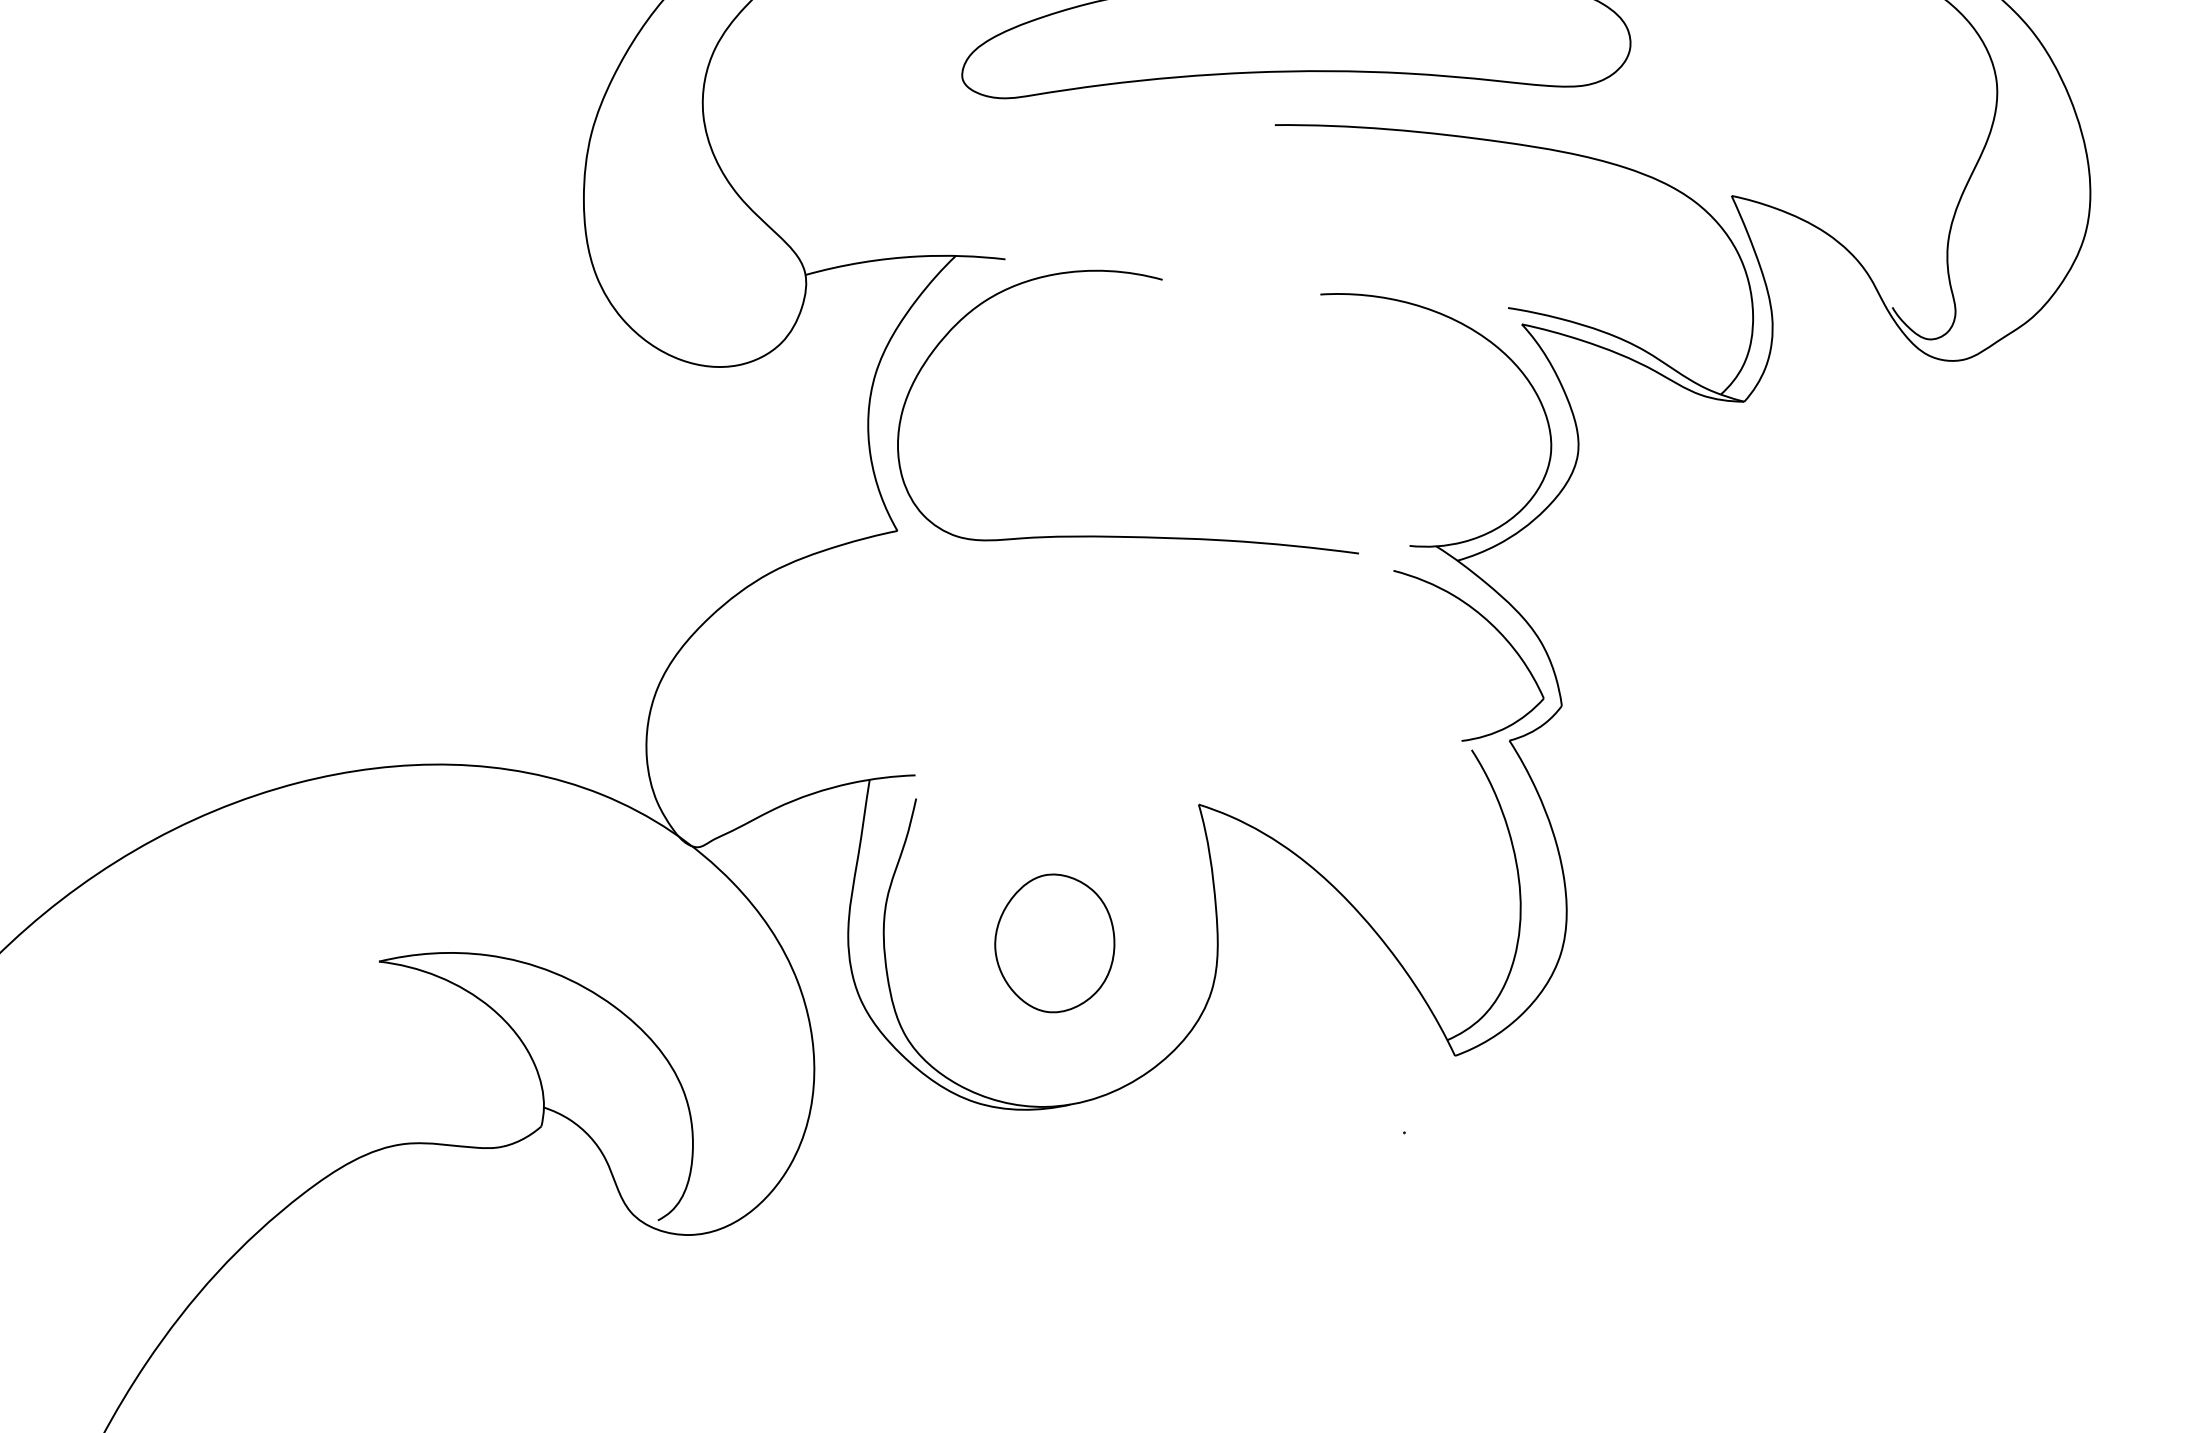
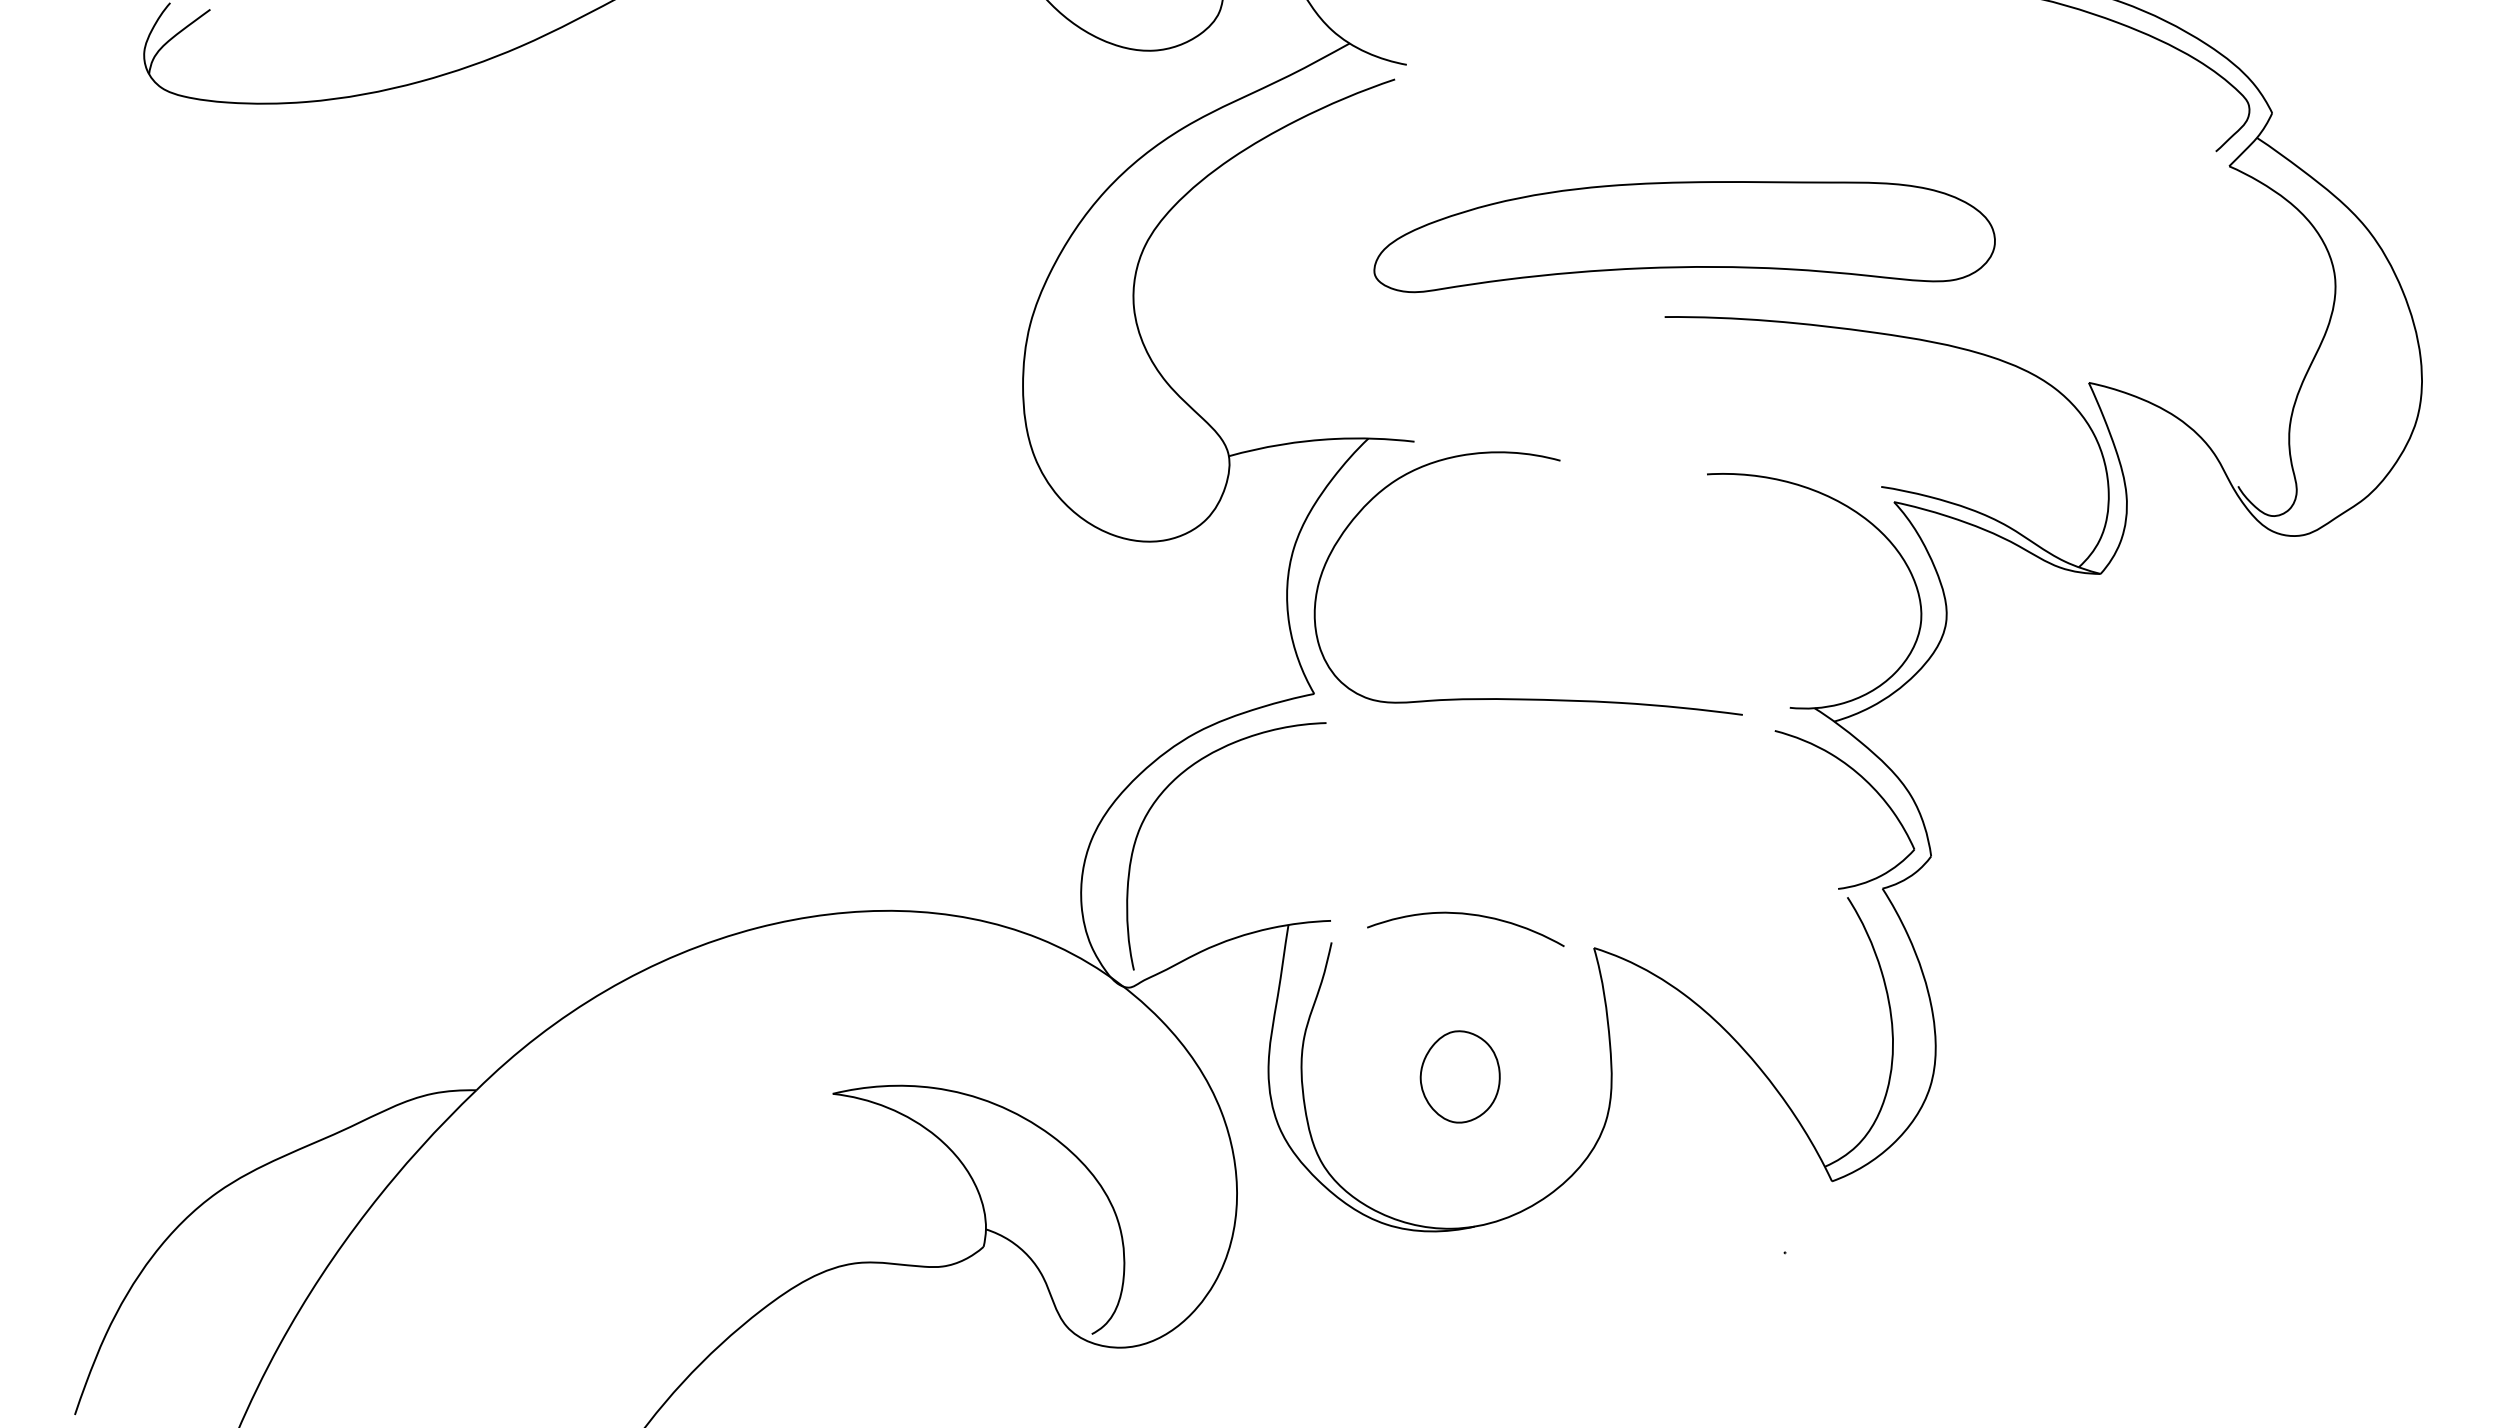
curve: (732, 640) -> (1161, 795), added
curve: (1063, 769) -> (1468, 915), added
part: (1053, 942) -> (1459, 1076), size x0.71

